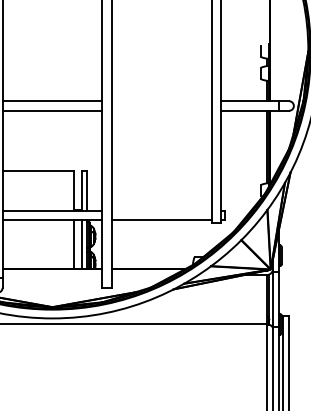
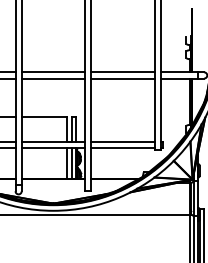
line: (162, 101) -> (123, 72), added
line: (162, 110) -> (123, 78), added
line: (162, 211) -> (123, 142), added

